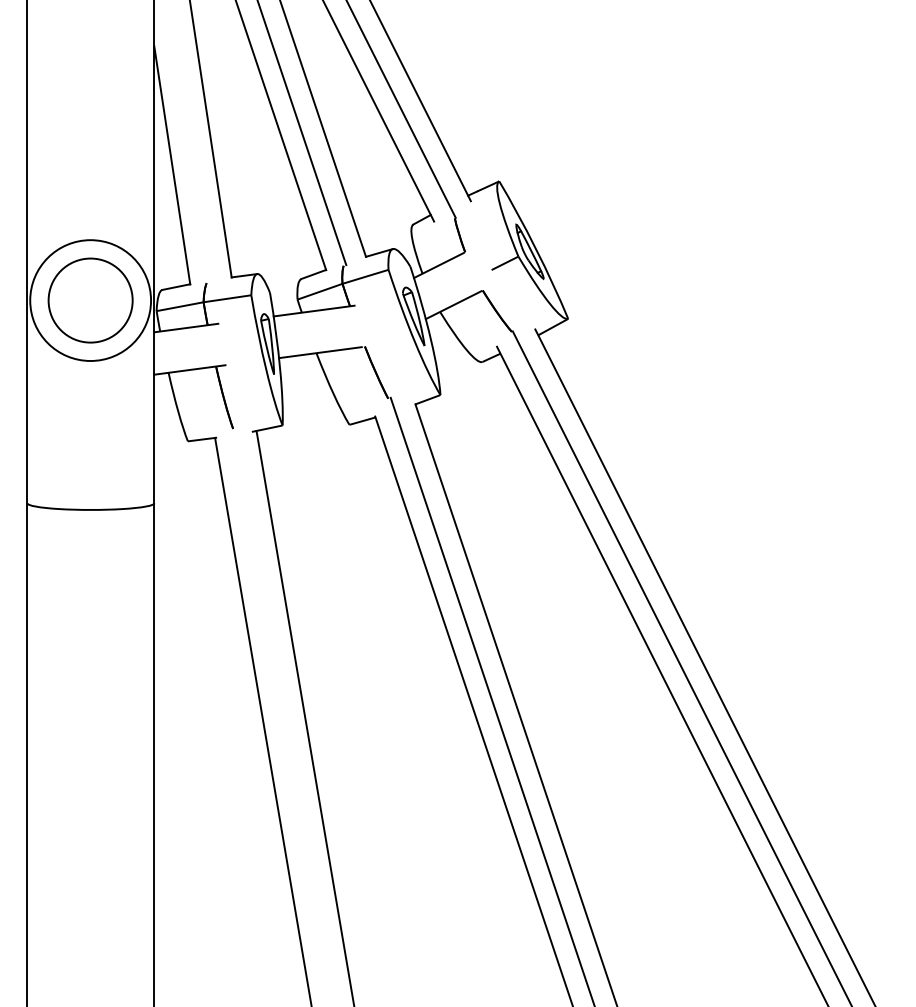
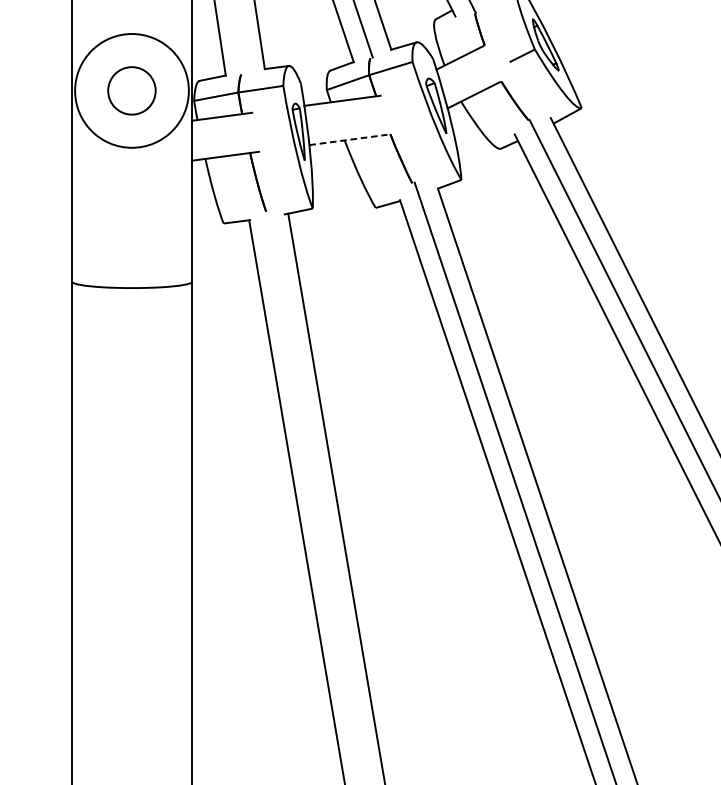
circle: (90, 300) -> (131, 90), size x0.6
line: (320, 352) -> (348, 139), solid -> dashed

